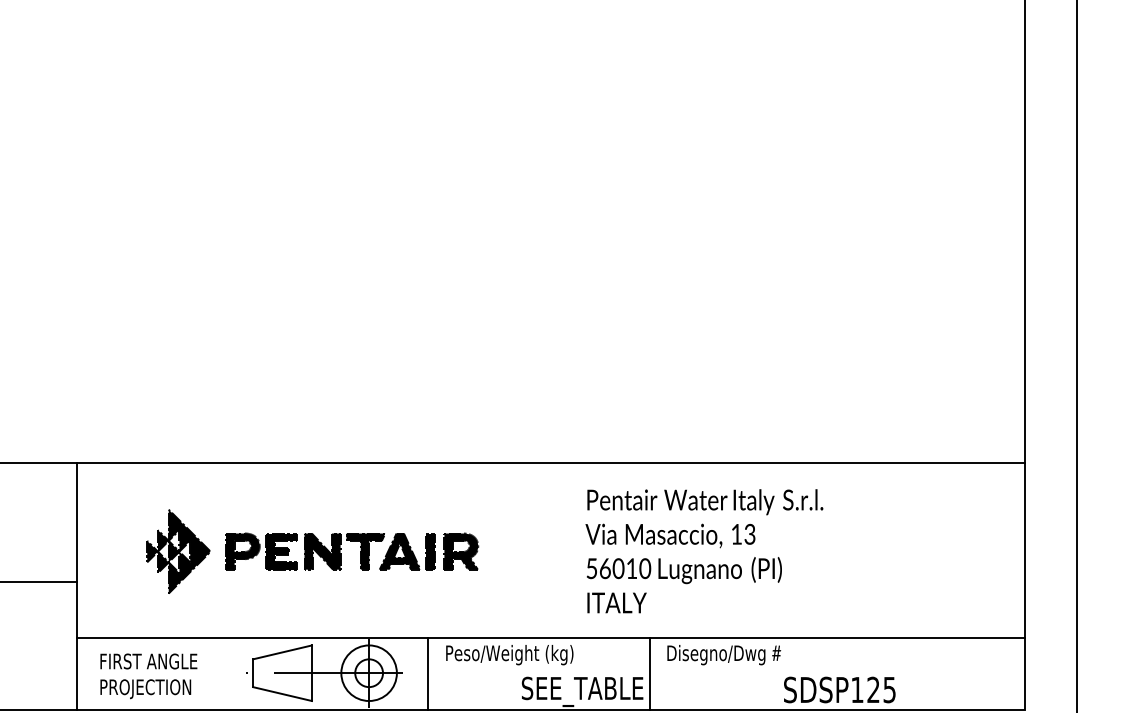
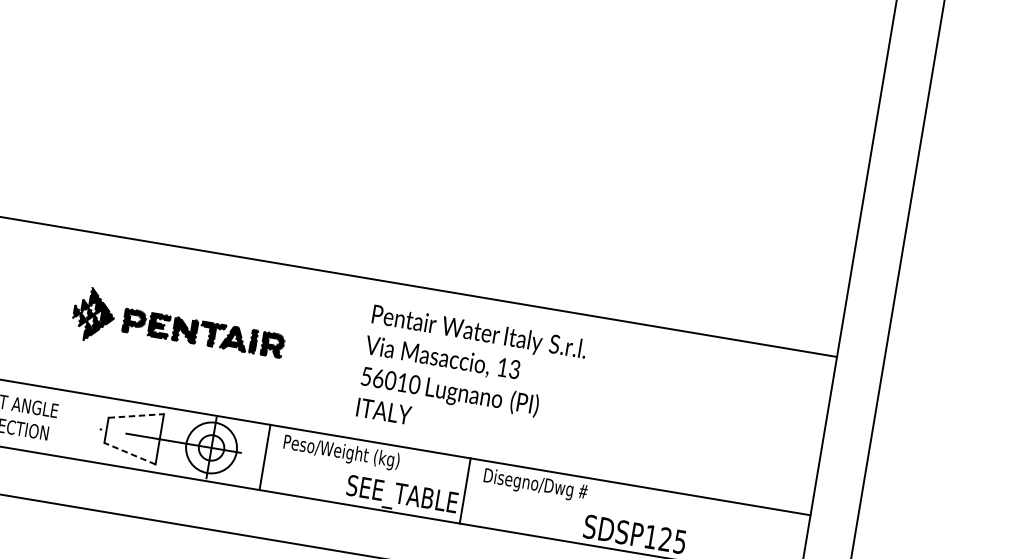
part: (312, 551) -> (178, 329), size x0.7
text: (704, 551) -> (471, 378), moved
line: (282, 652) -> (136, 416), solid -> dashed
line: (282, 693) -> (130, 453), solid -> dashed

